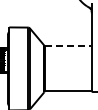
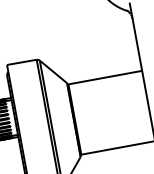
line: (68, 46) -> (105, 77), dashed -> solid

